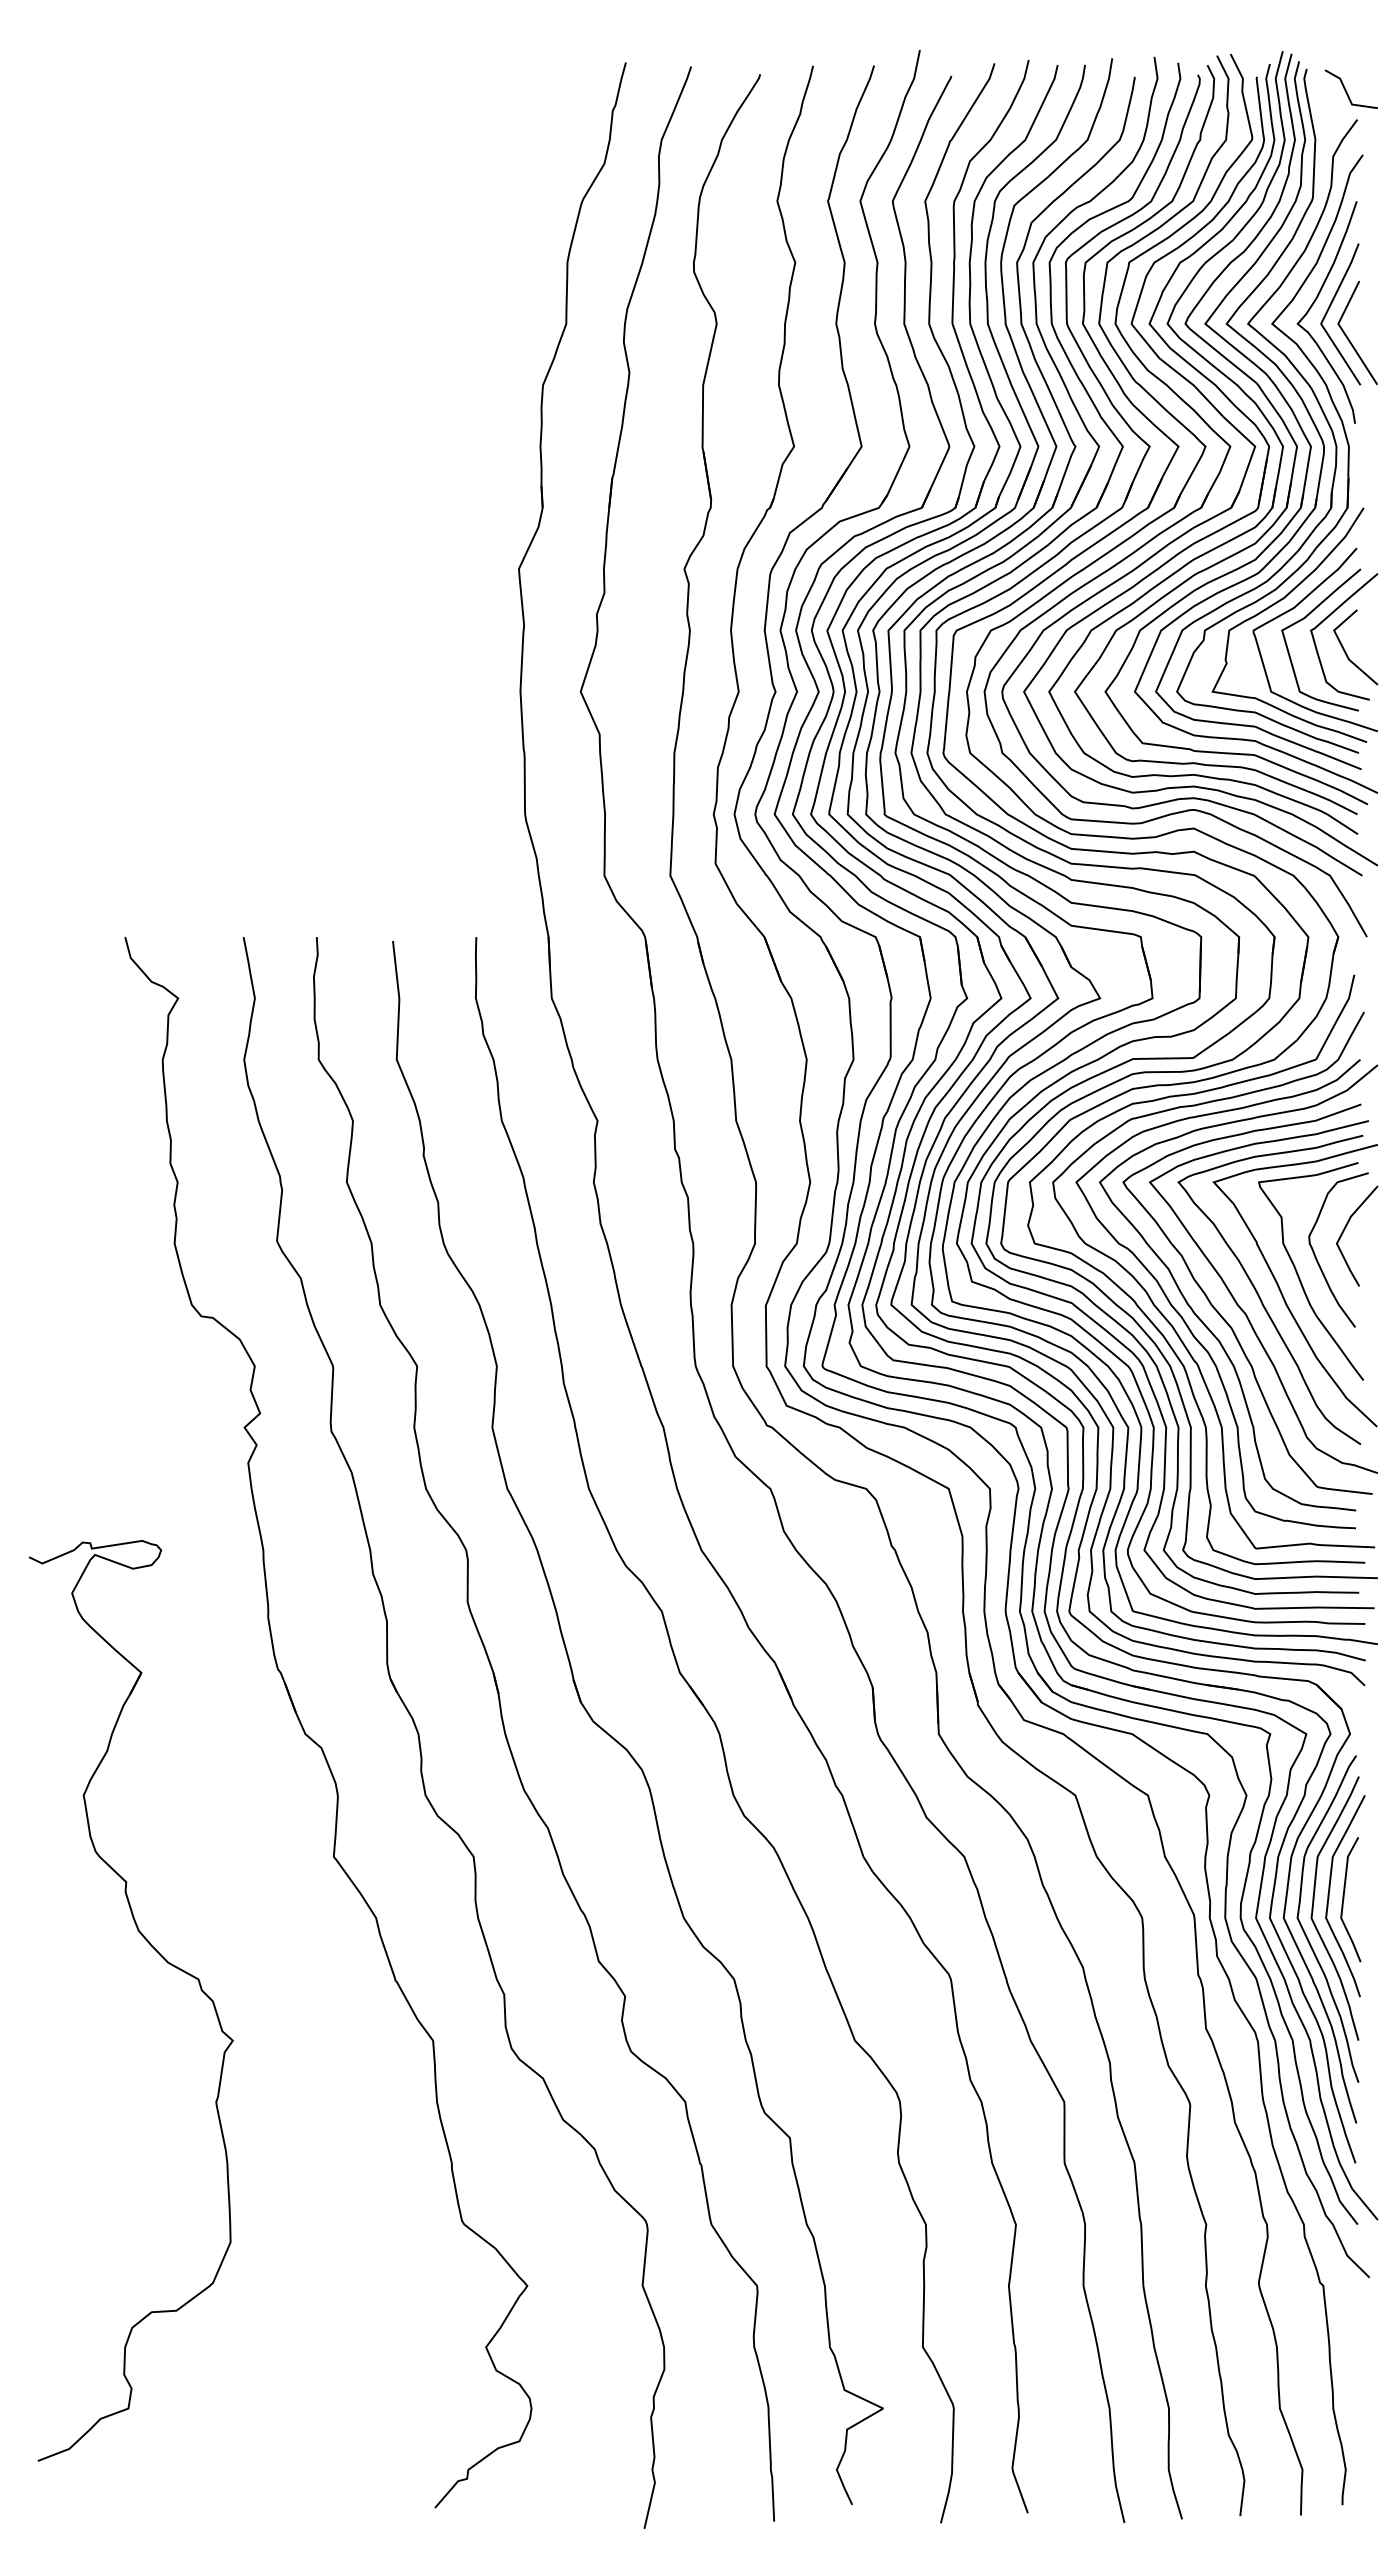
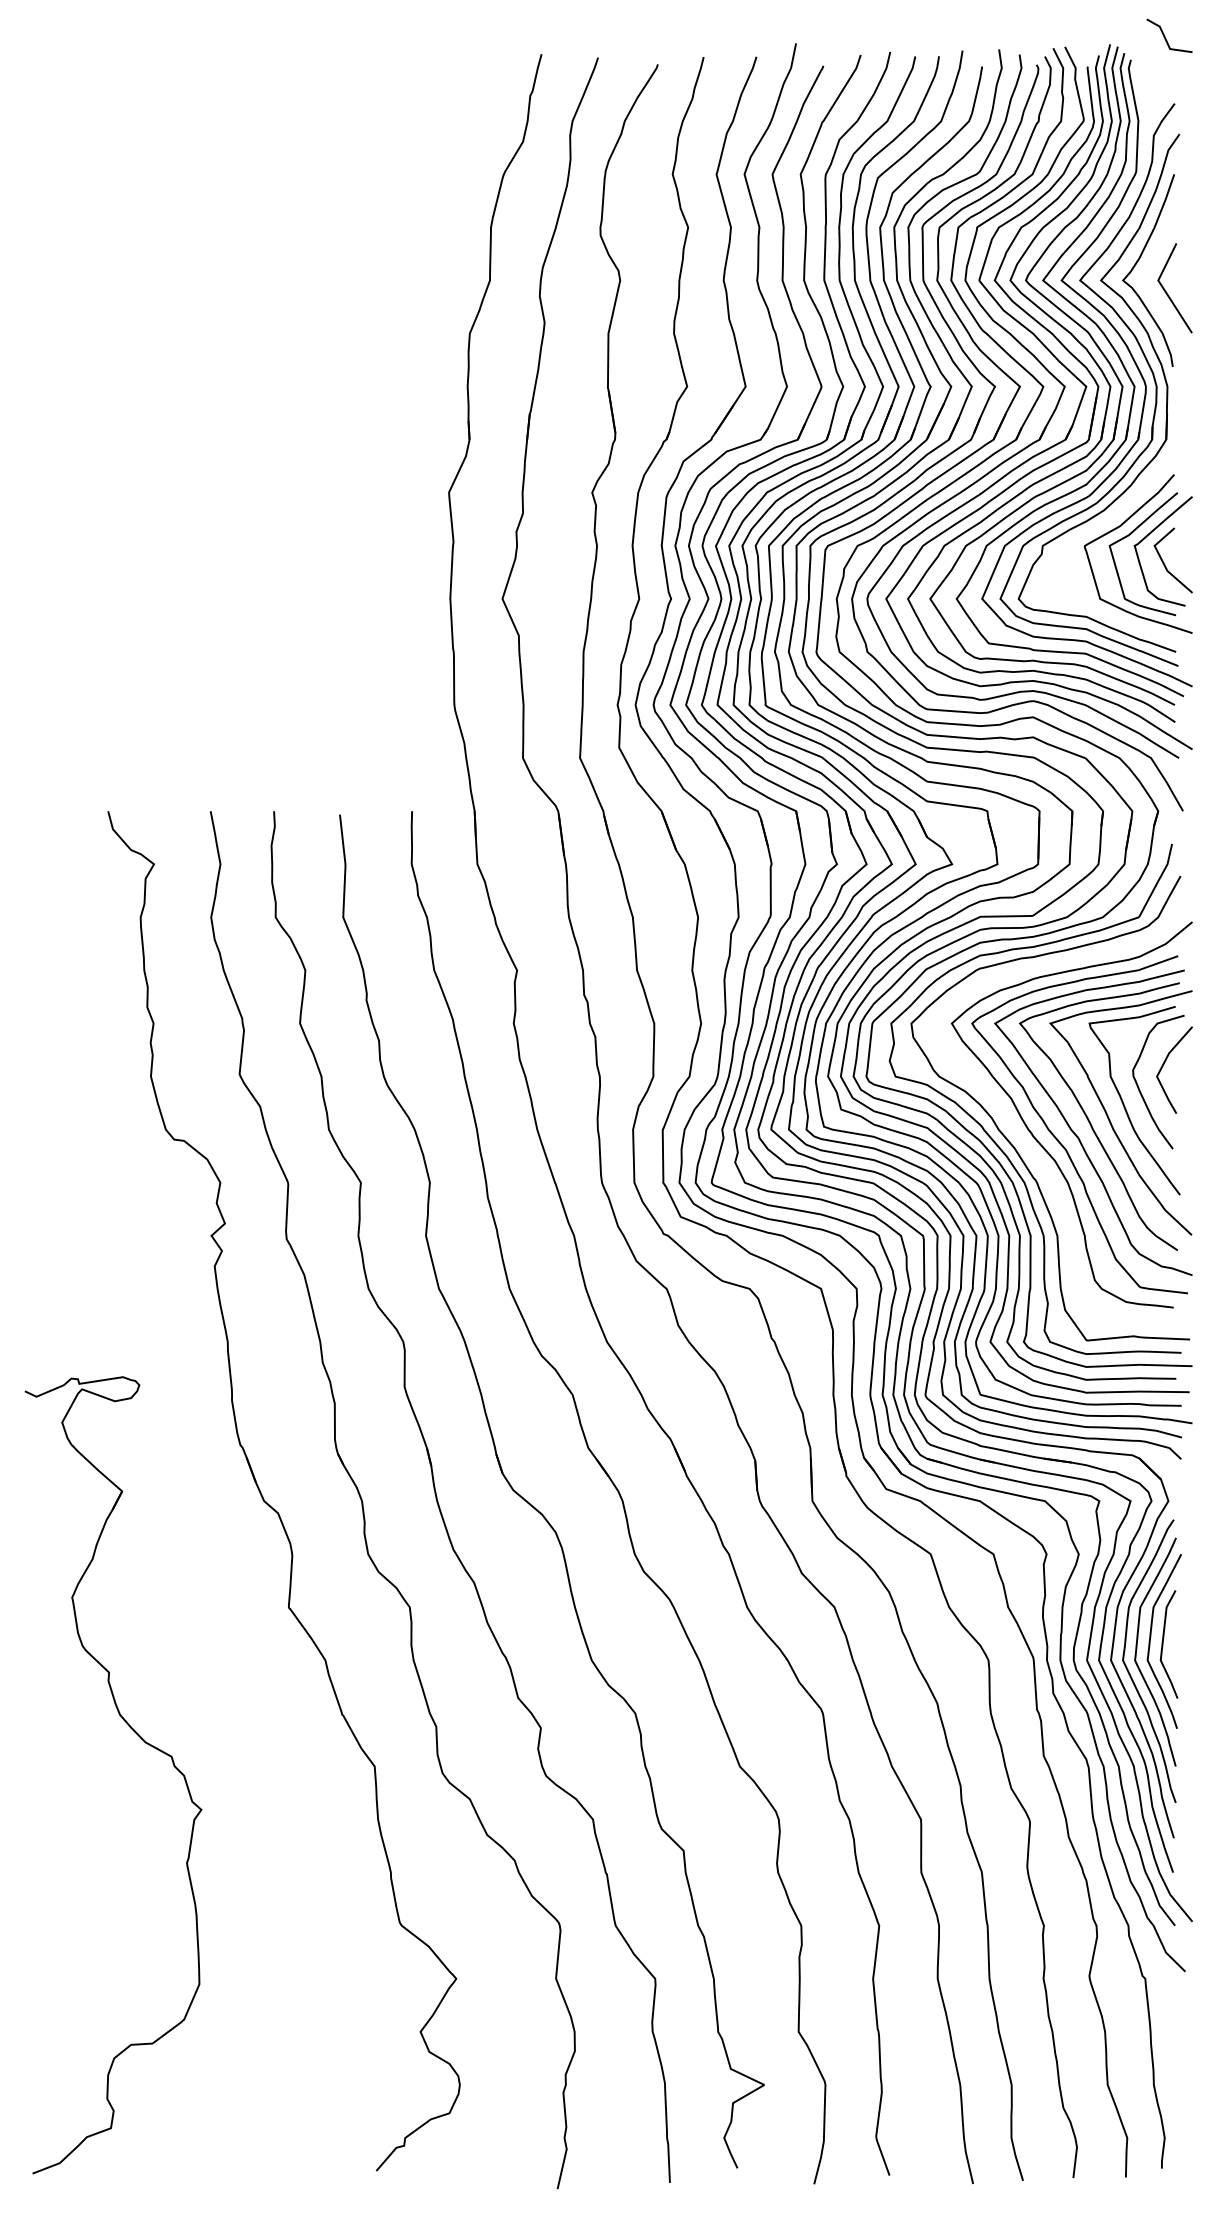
line: (1346, 89) -> (1165, 36), moved
curve: (1329, 309) -> (1150, 268), removed
curve: (1277, 603) -> (1105, 522), removed
curve: (1182, 1316) -> (1023, 1139), removed
part: (167, 1963) -> (144, 1742), moved

